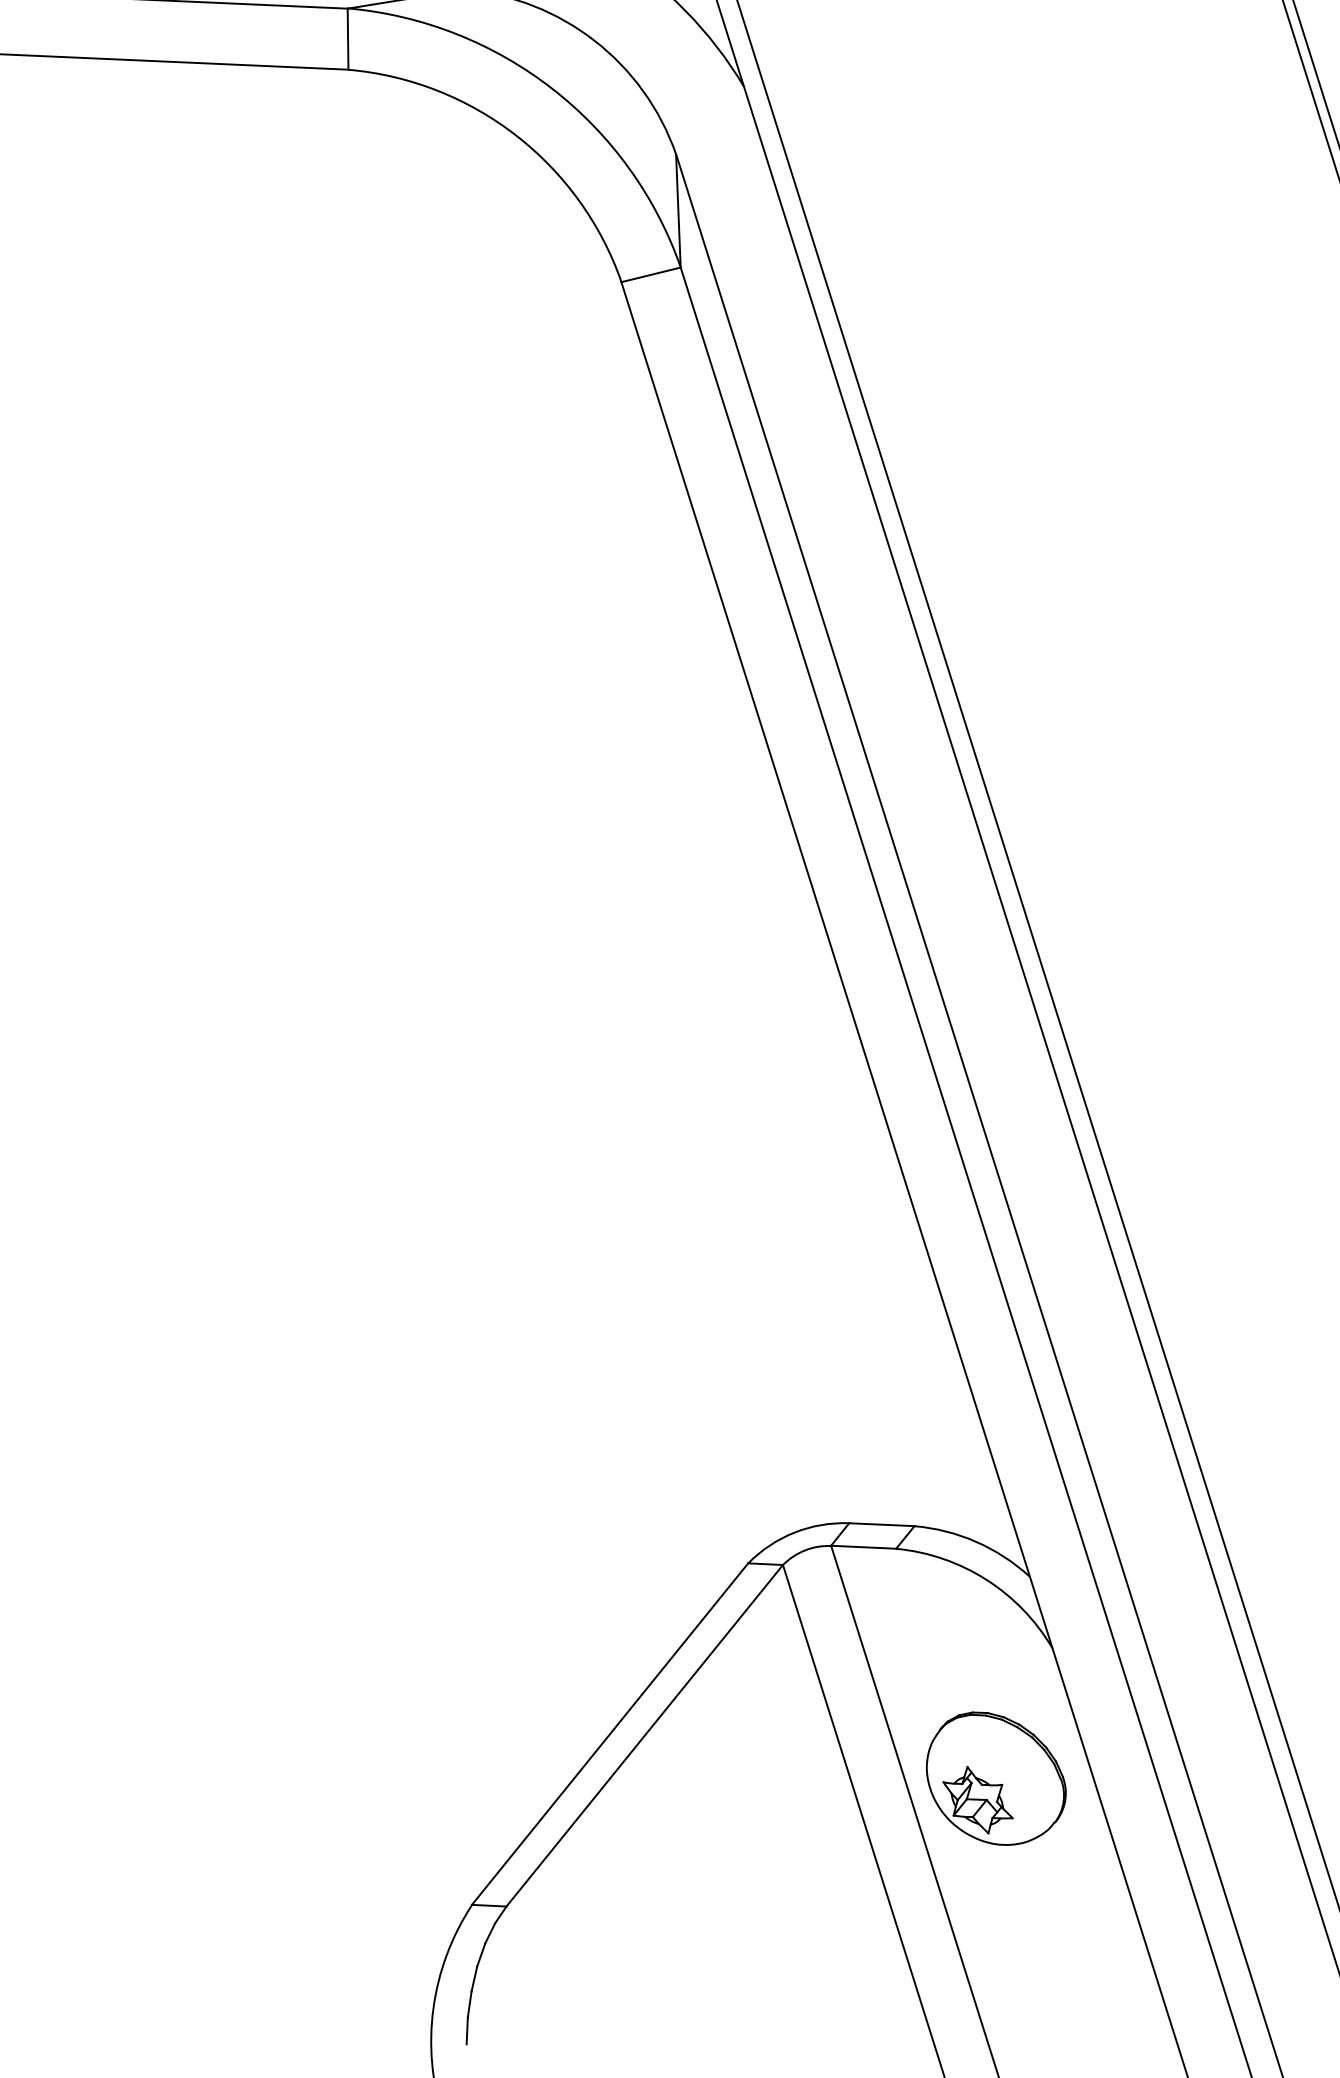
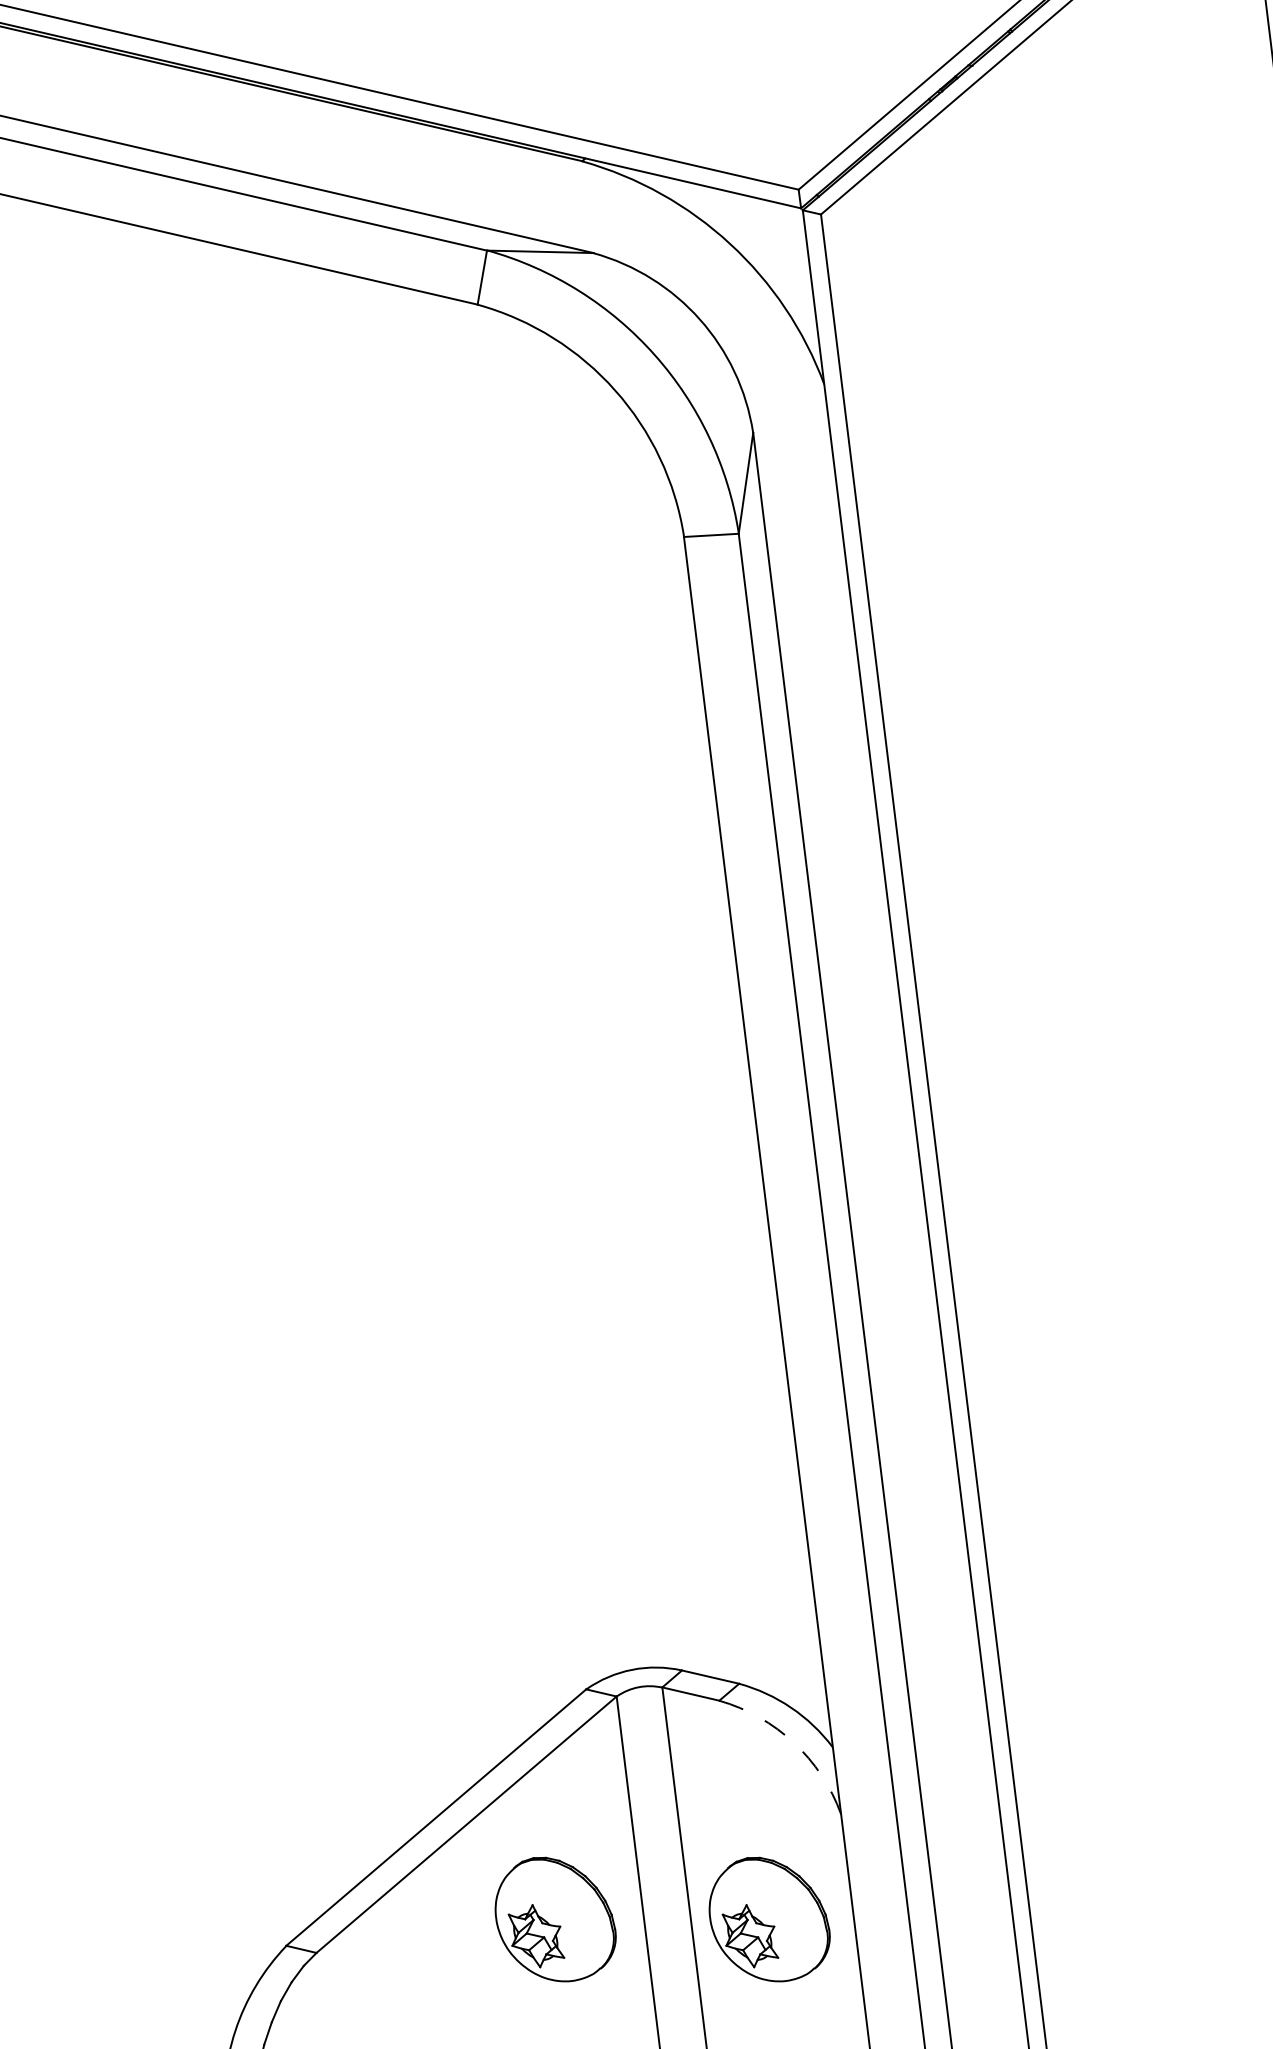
arc: (985, 1579) -> (793, 1742), solid -> dashed
part: (761, 1821) -> (555, 1919), added

